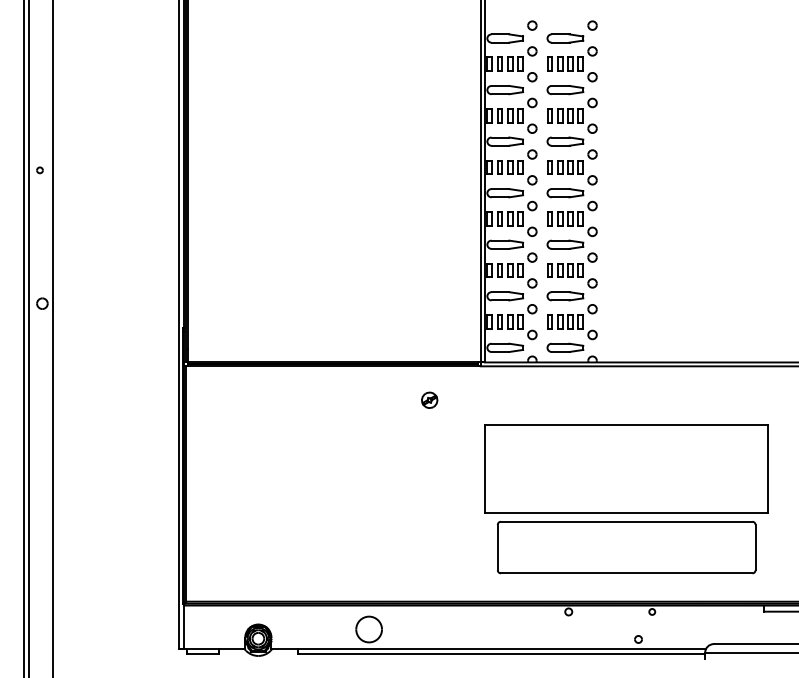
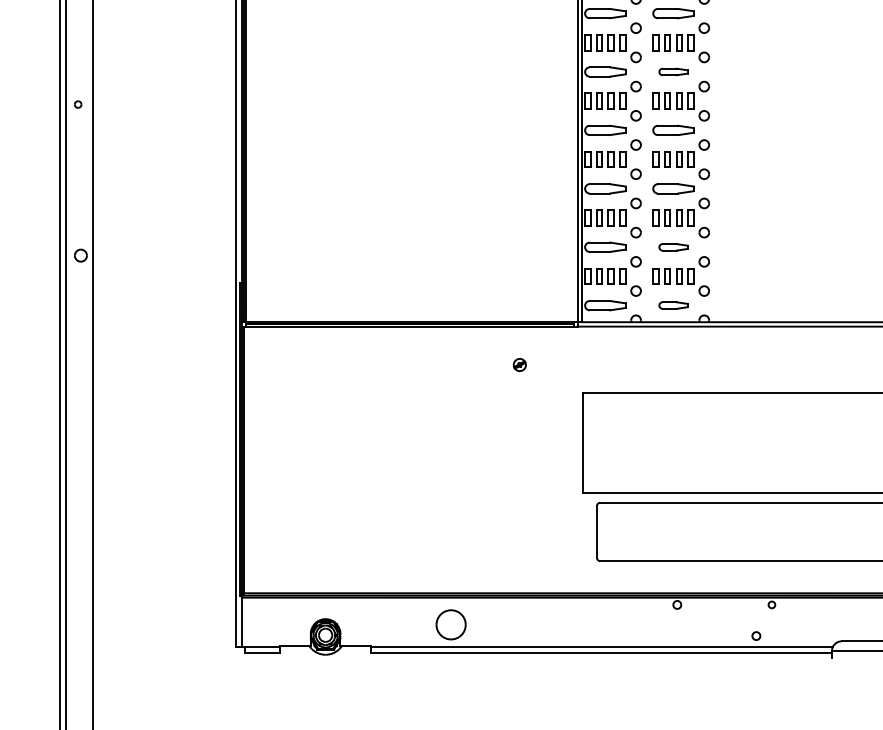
part: (565, 141) -> (673, 71), size x0.7
part: (565, 296) -> (673, 247), size x0.7
part: (565, 347) -> (673, 305), size x0.7
part: (429, 399) -> (519, 364), size x0.7

